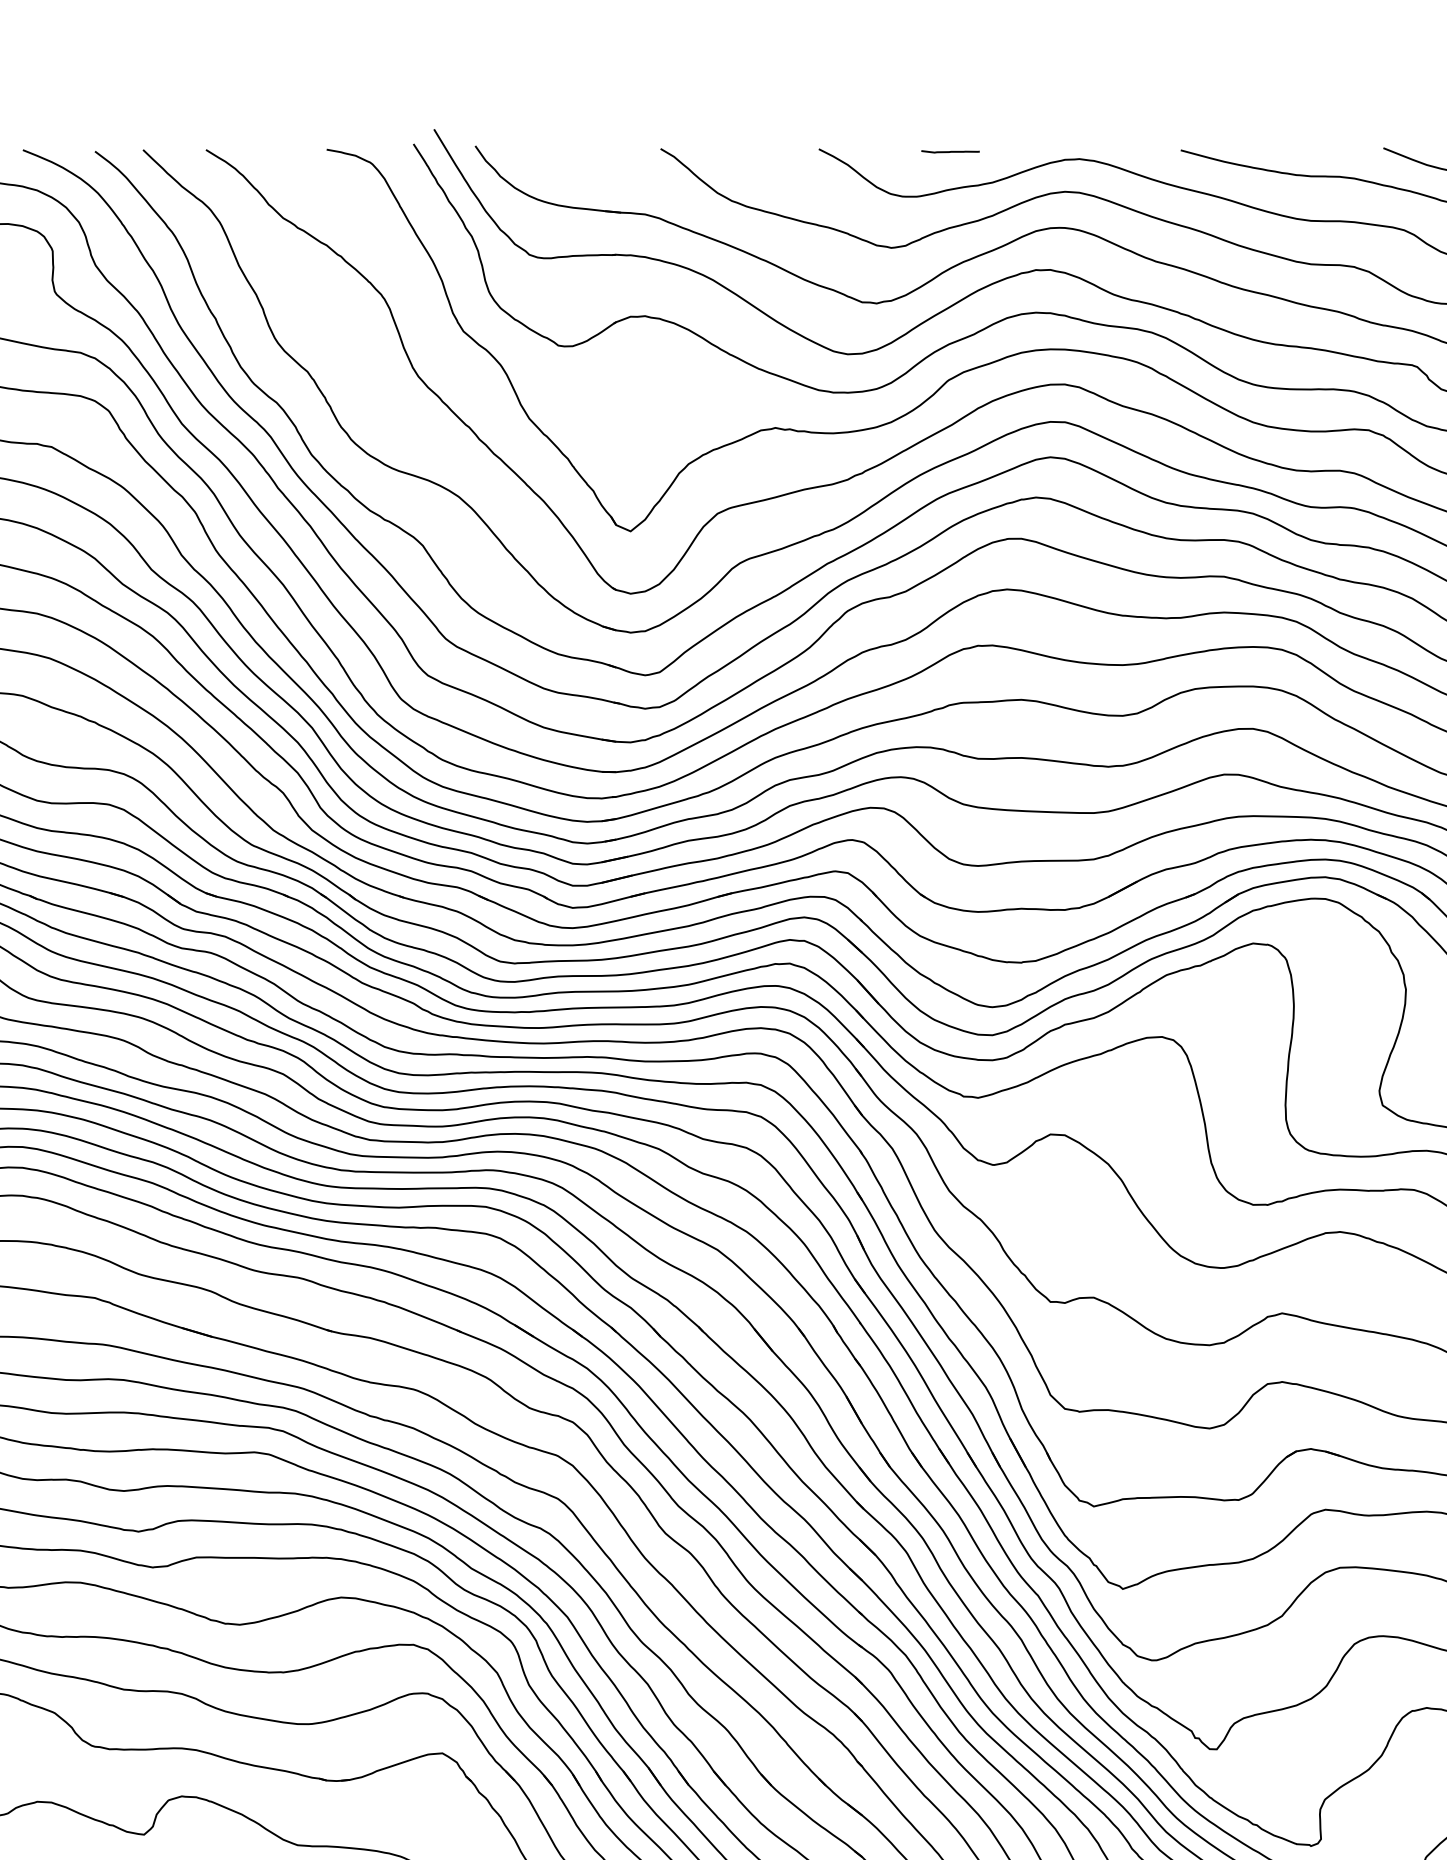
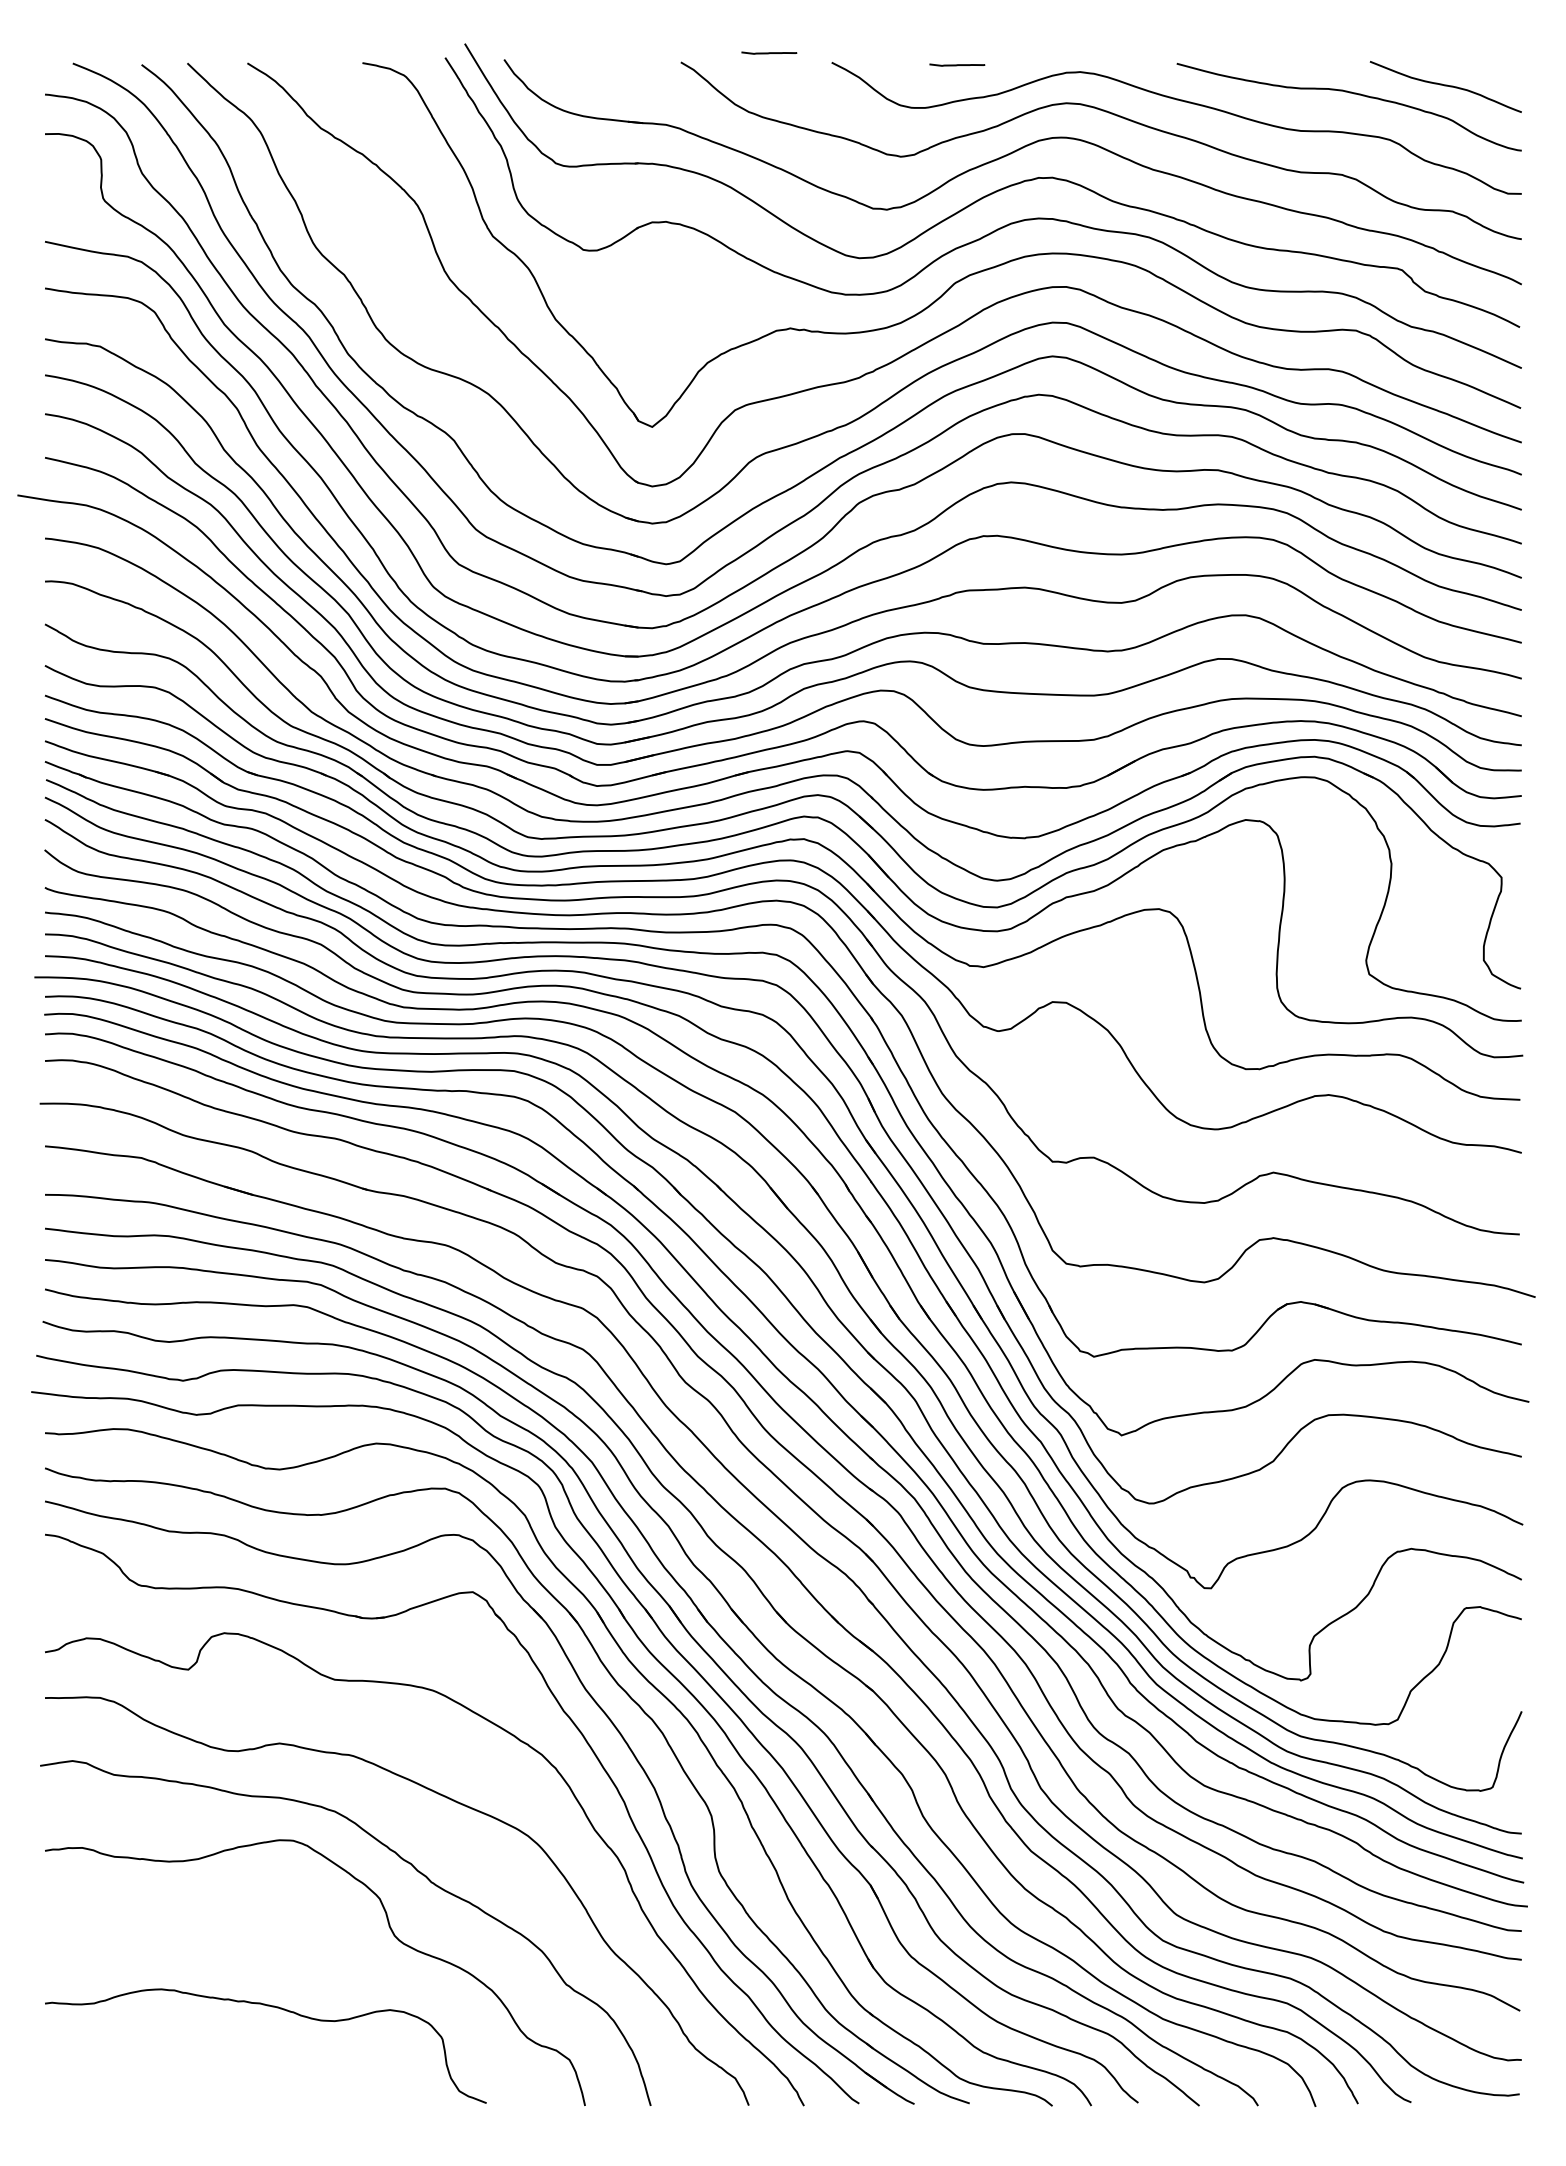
curve: (753, 138) -> (769, 52), added

